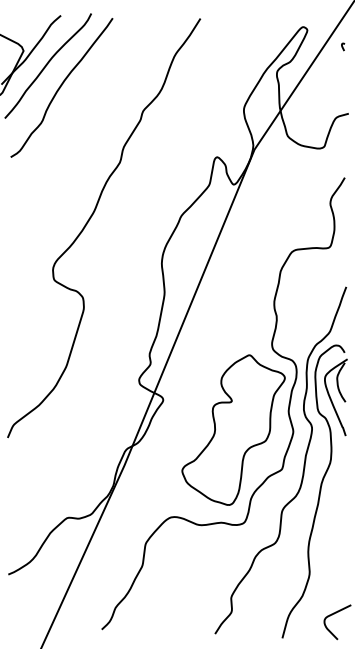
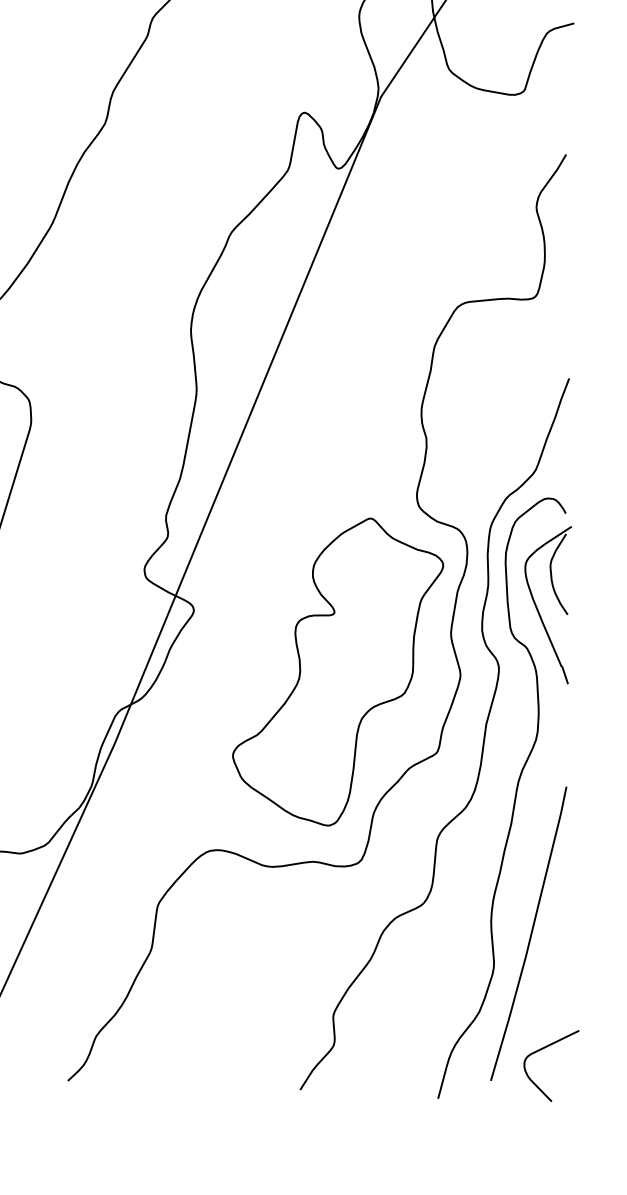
curve: (327, 557) -> (530, 933), added

